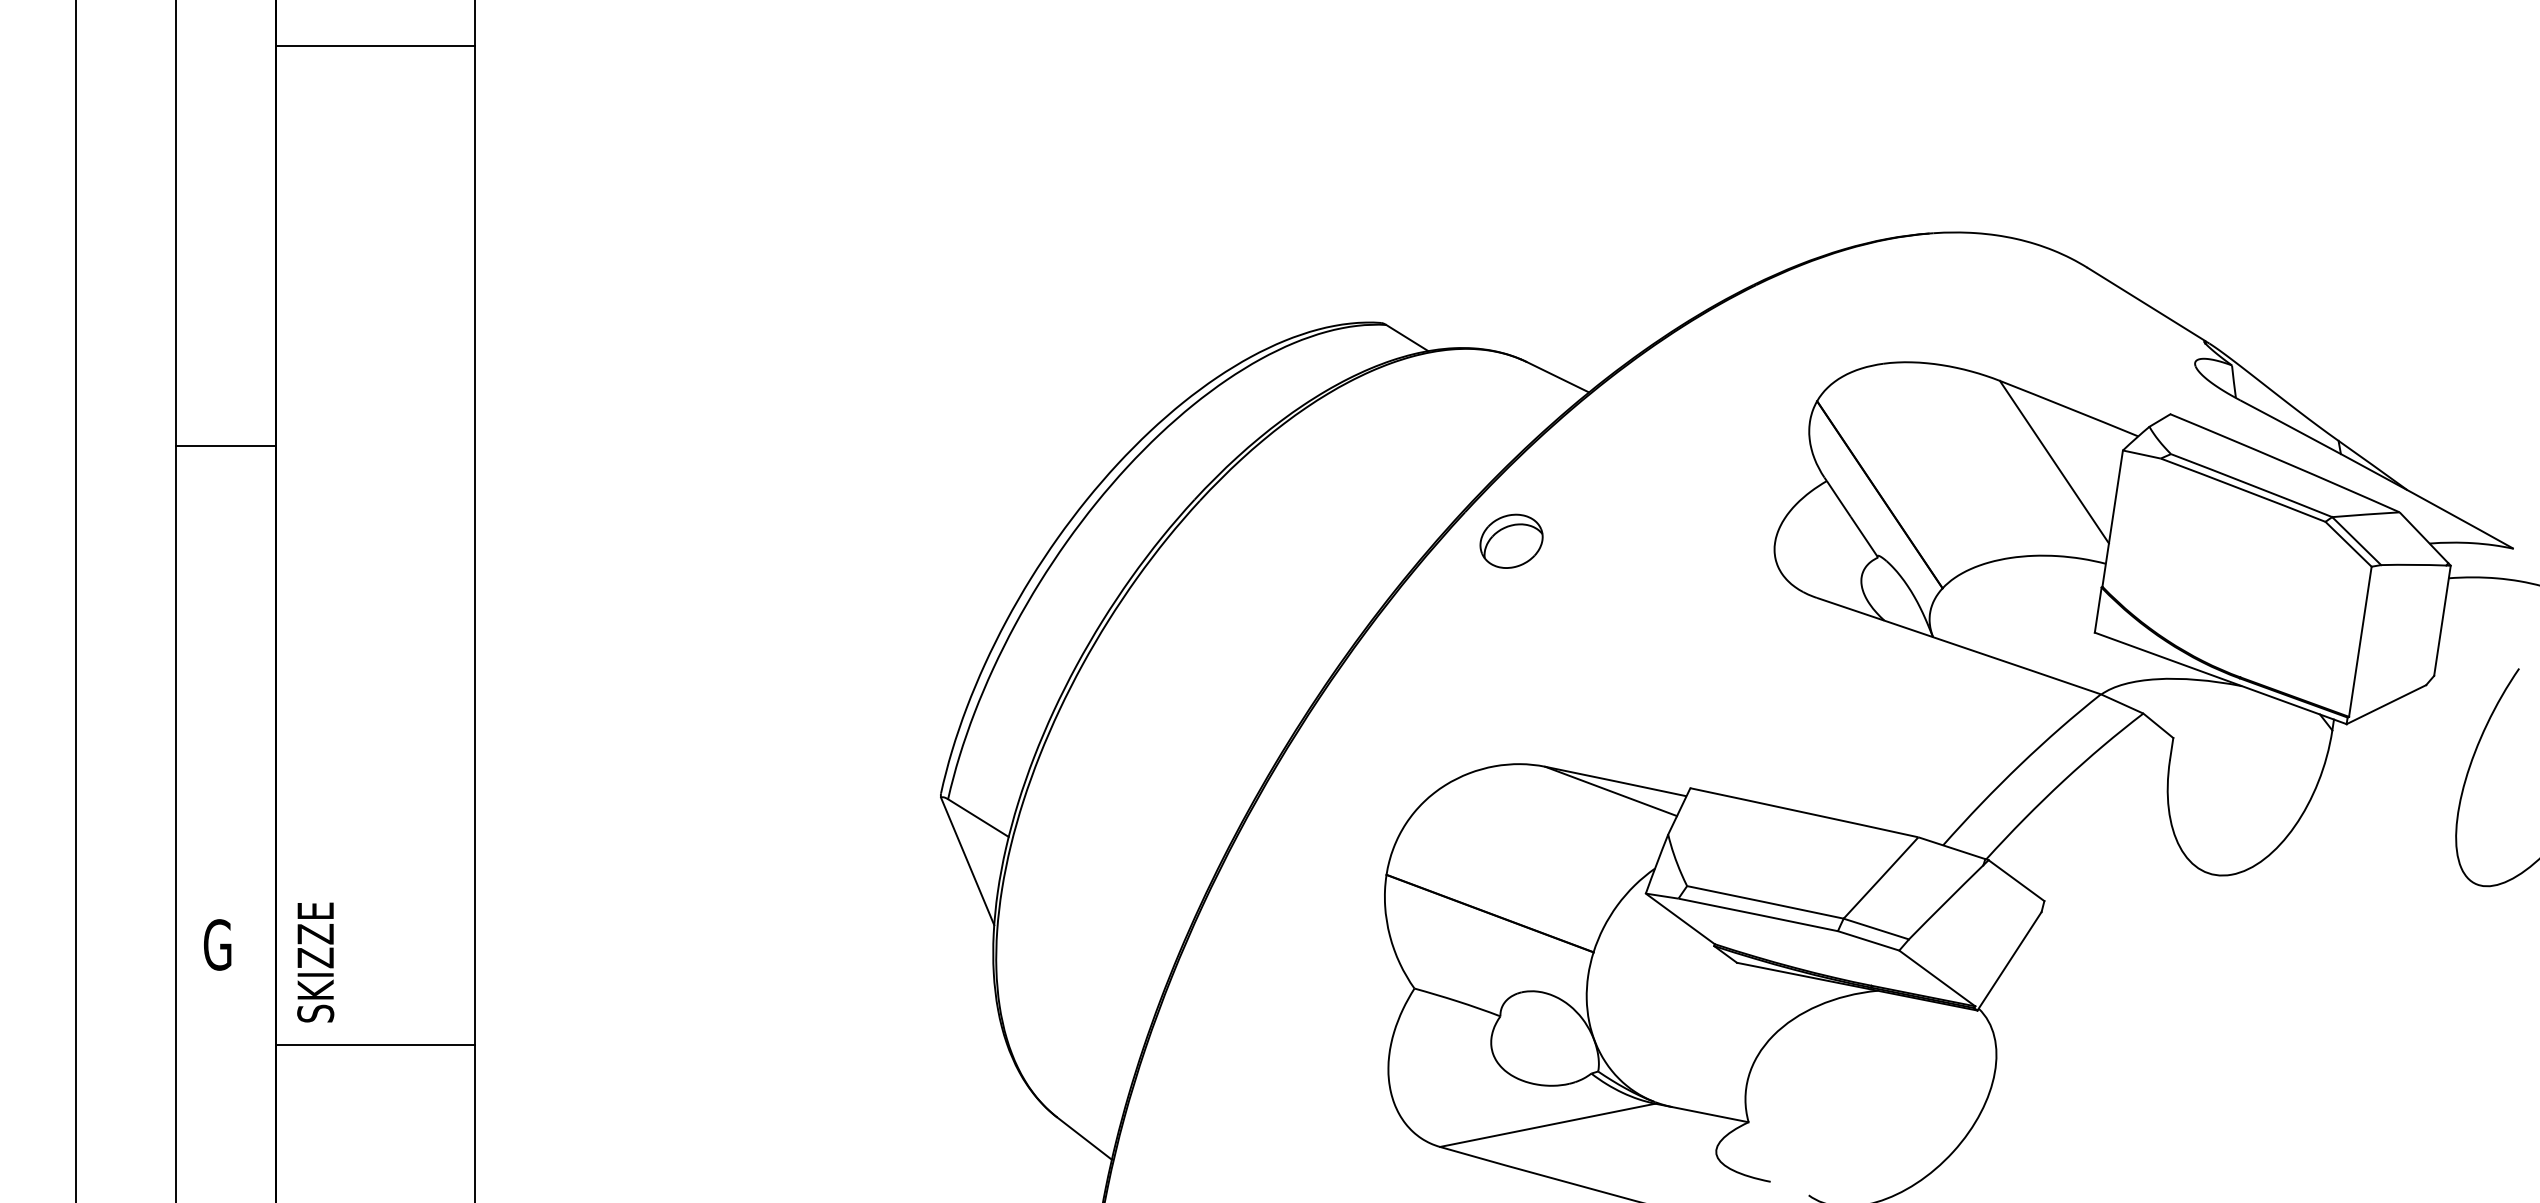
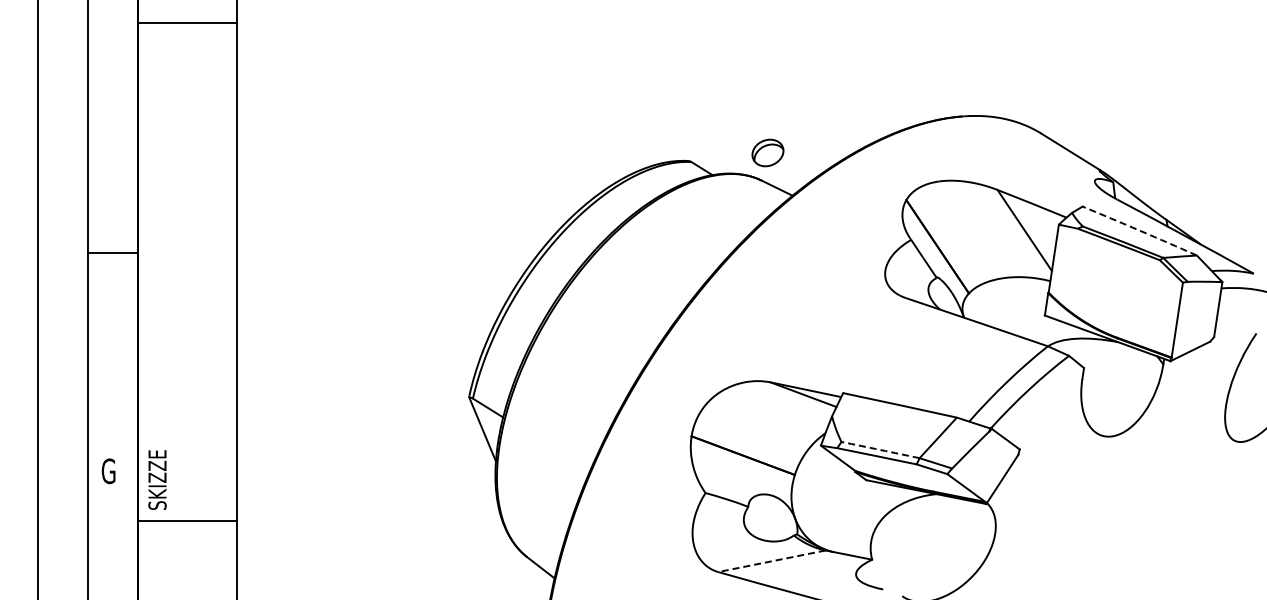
line: (225, 446) -> (112, 253), moved
arc: (2284, 462) -> (1139, 230), solid -> dashed
part: (1510, 540) -> (767, 152), moved
arc: (1765, 903) -> (880, 450), solid -> dashed
line: (1548, 1125) -> (772, 561), solid -> dashed

